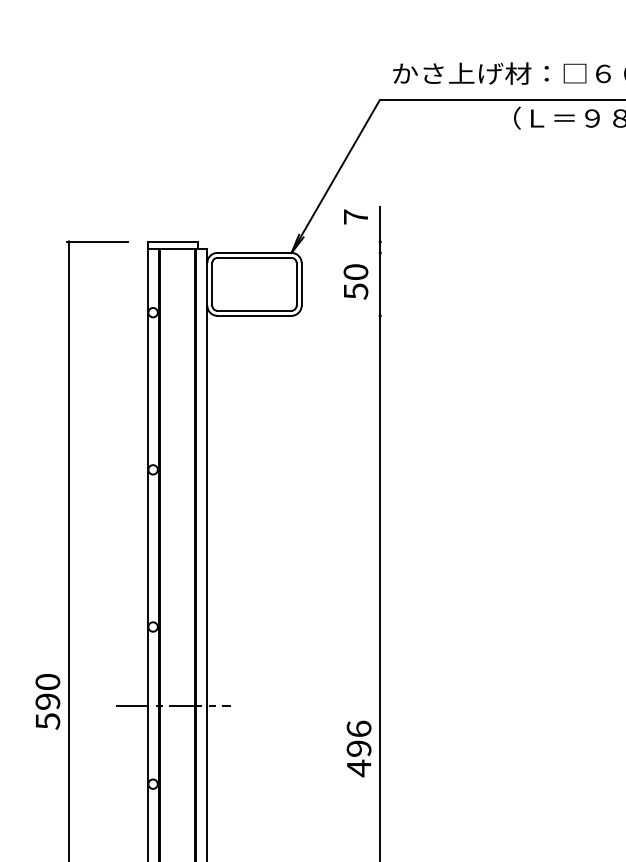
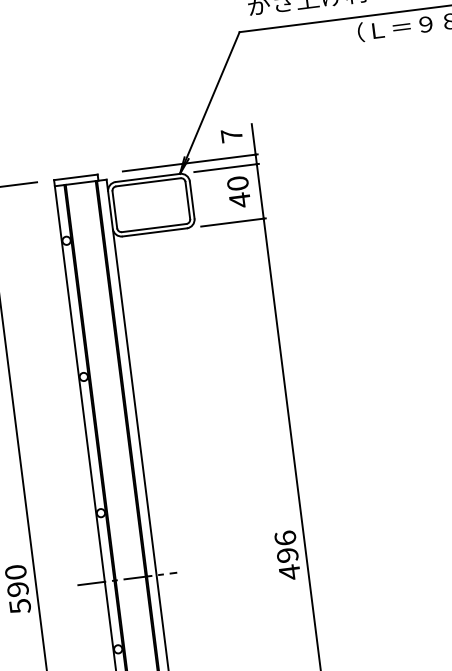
line: (304, 241) -> (189, 162), added
line: (345, 252) -> (226, 167), added
text: (356, 291) -> (240, 200), 50 -> 40
line: (345, 315) -> (233, 222), added
text: (358, 748) -> (287, 555), moved

